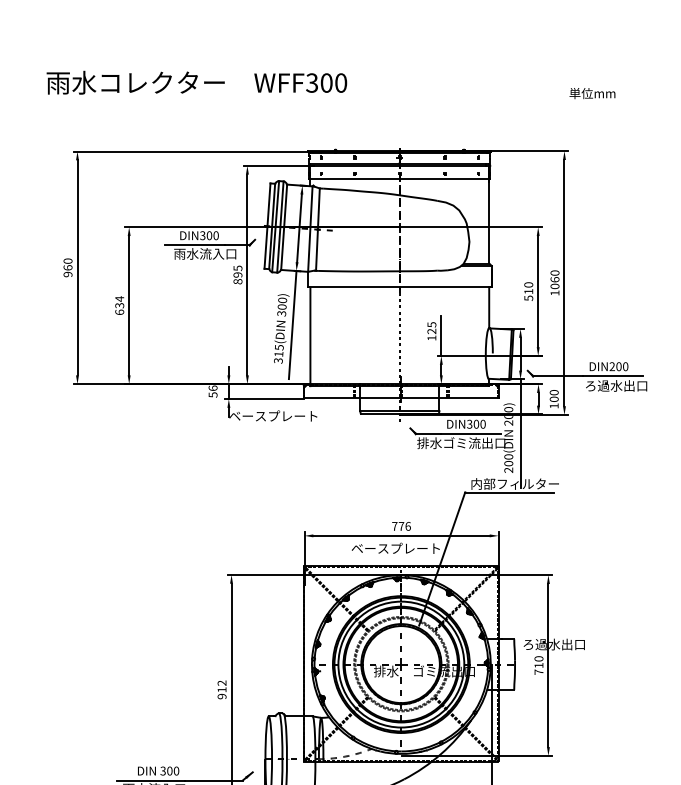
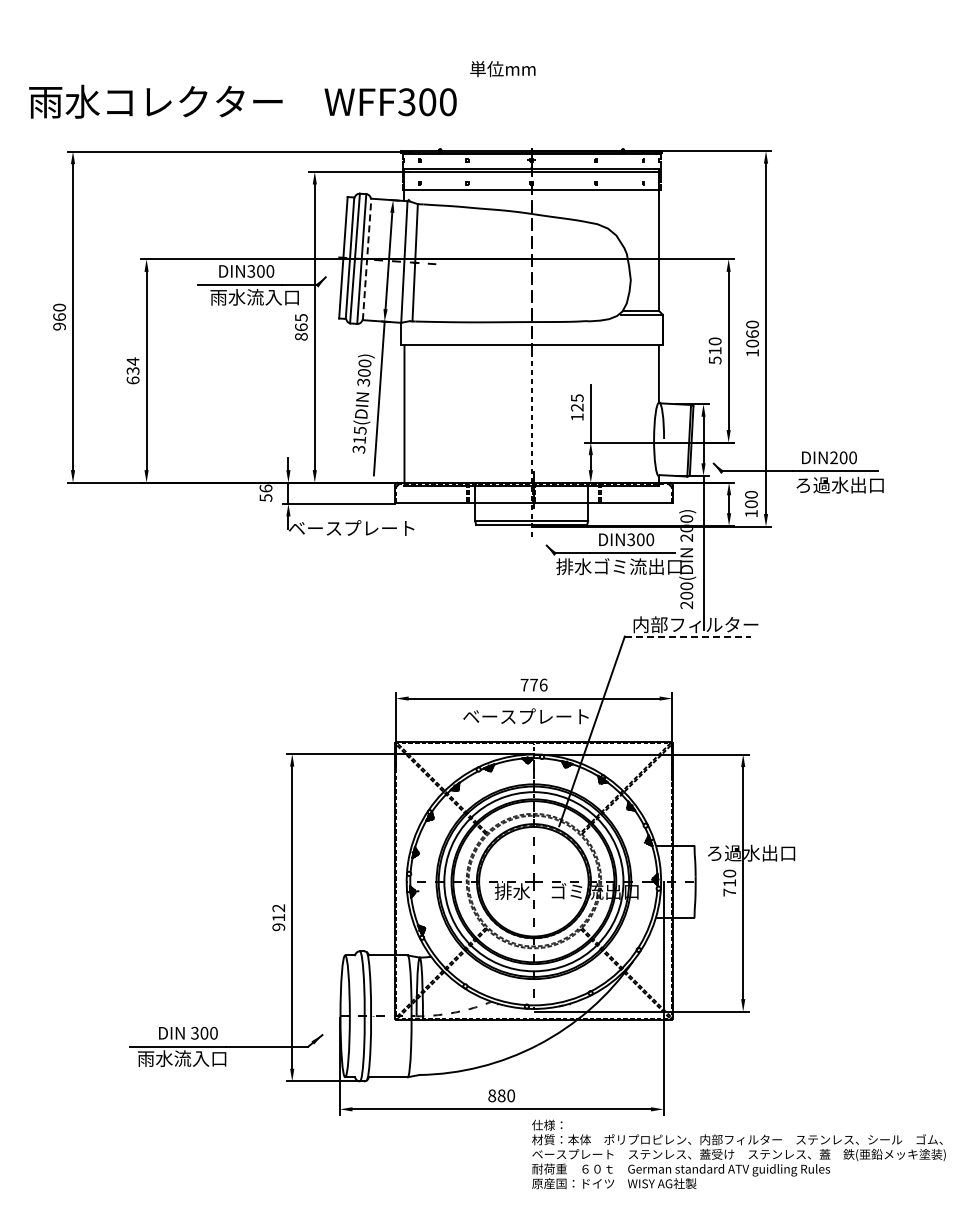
text: (196, 82) -> (242, 101), moved
text: (592, 93) -> (502, 69), moved
line: (284, 227) -> (367, 259), solid -> dashed
text: (238, 275) -> (301, 327), 895 -> 865
line: (509, 492) -> (687, 637), solid -> dashed

